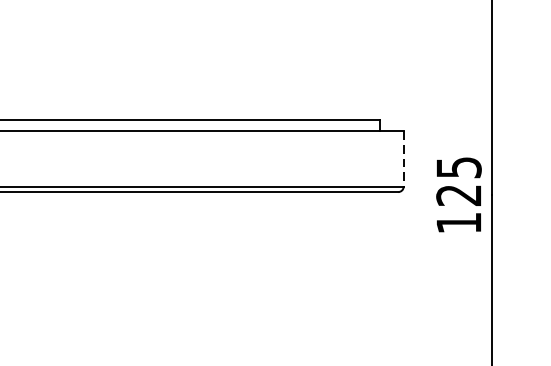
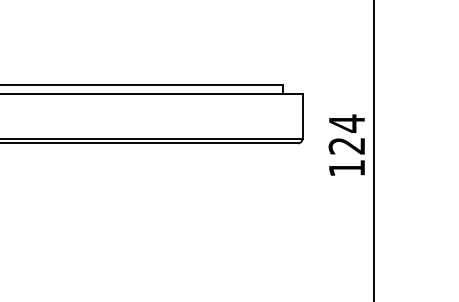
line: (403, 160) -> (302, 117), dashed -> solid
text: (459, 167) -> (347, 123), 125 -> 124

